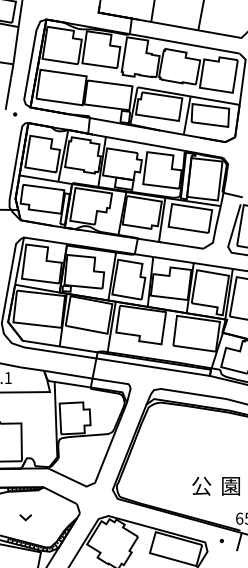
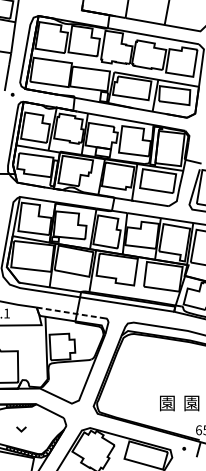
line: (83, 377) -> (69, 313), solid -> dashed
text: (201, 486) -> (167, 403), 公 -> 園

